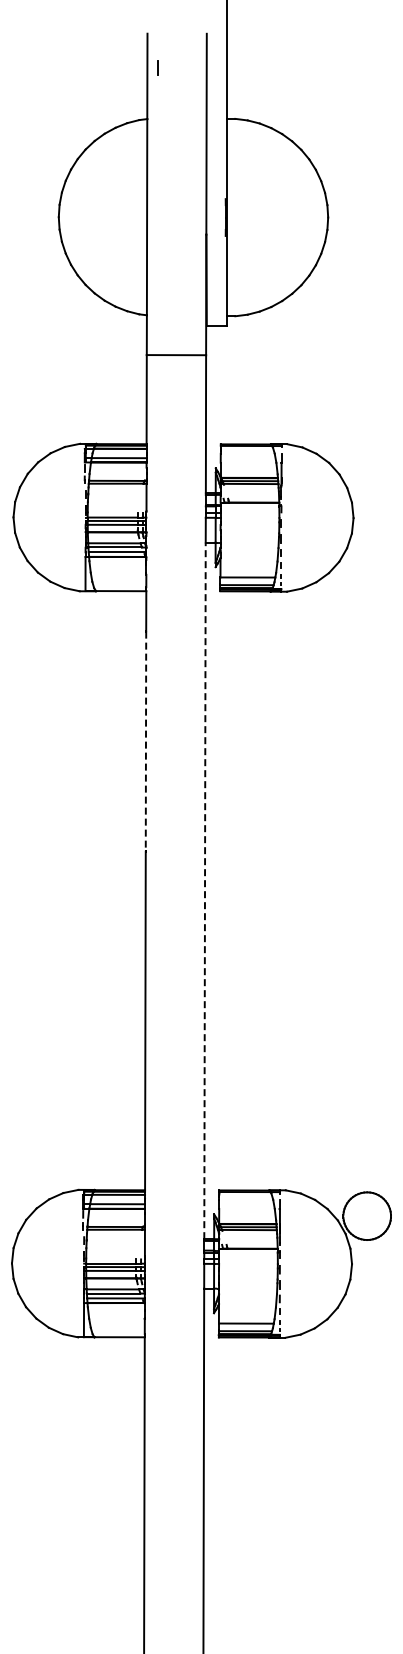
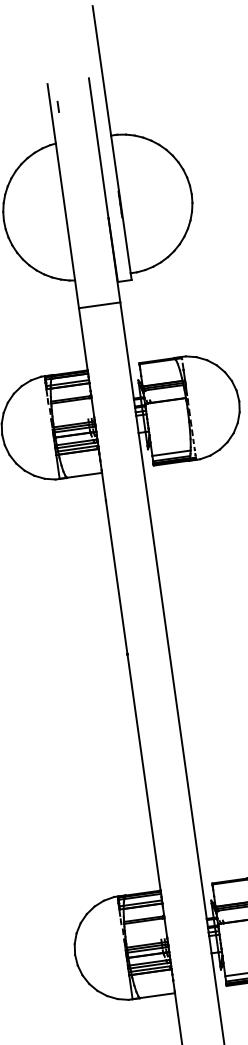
line: (145, 741) -> (116, 577), dashed -> solid
line: (205, 890) -> (173, 675), dashed -> solid

